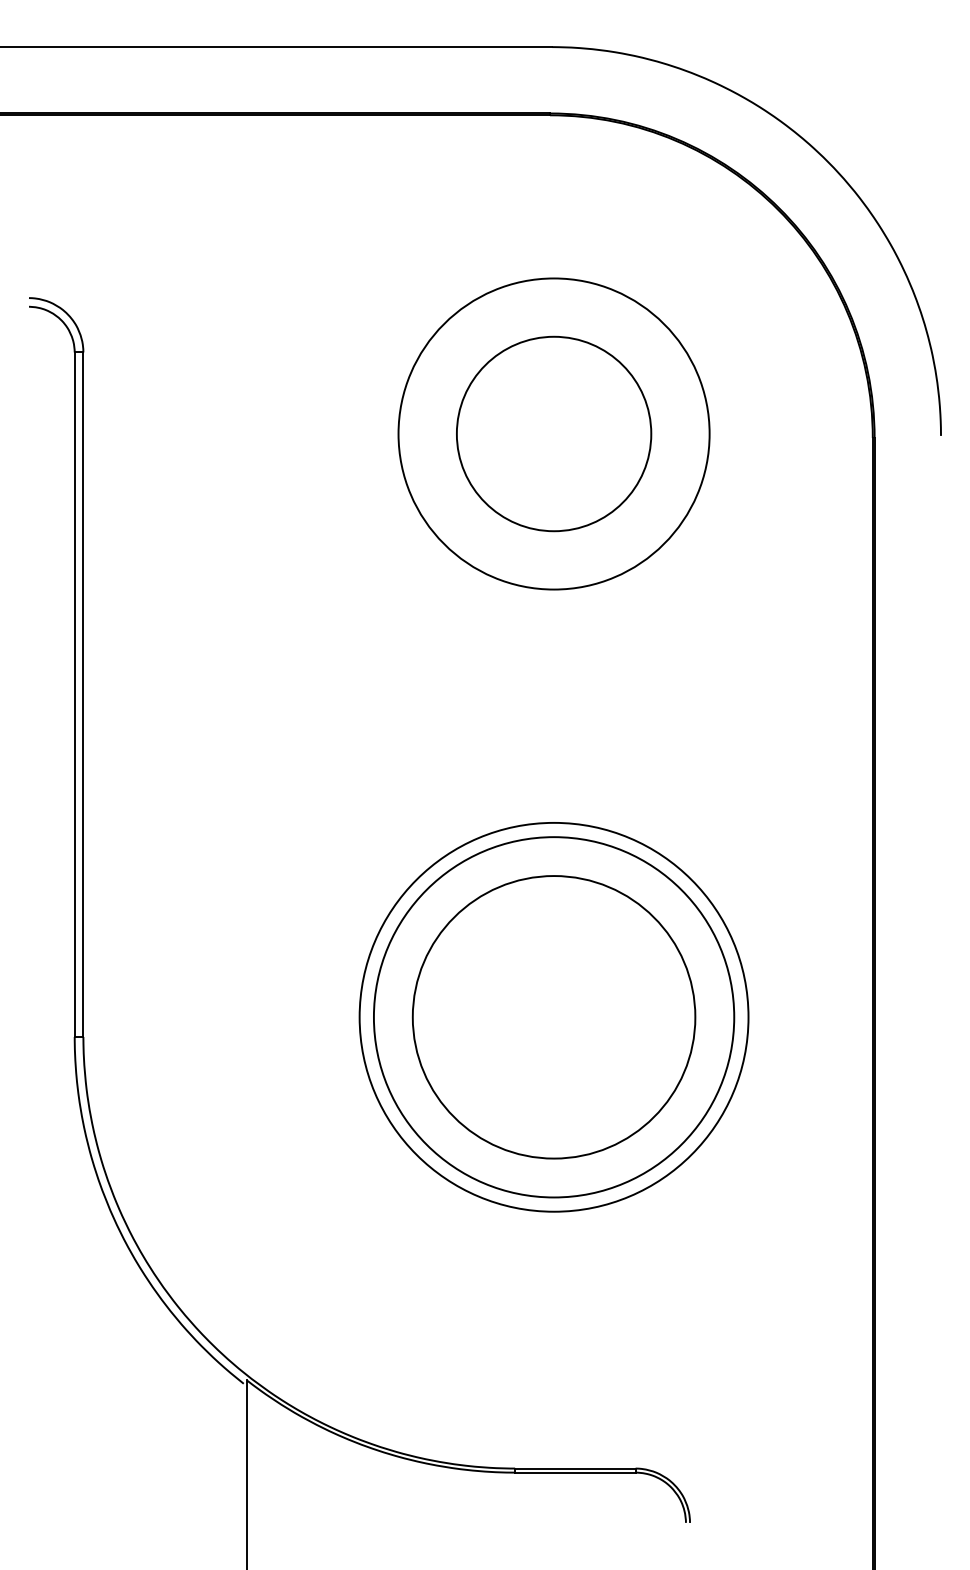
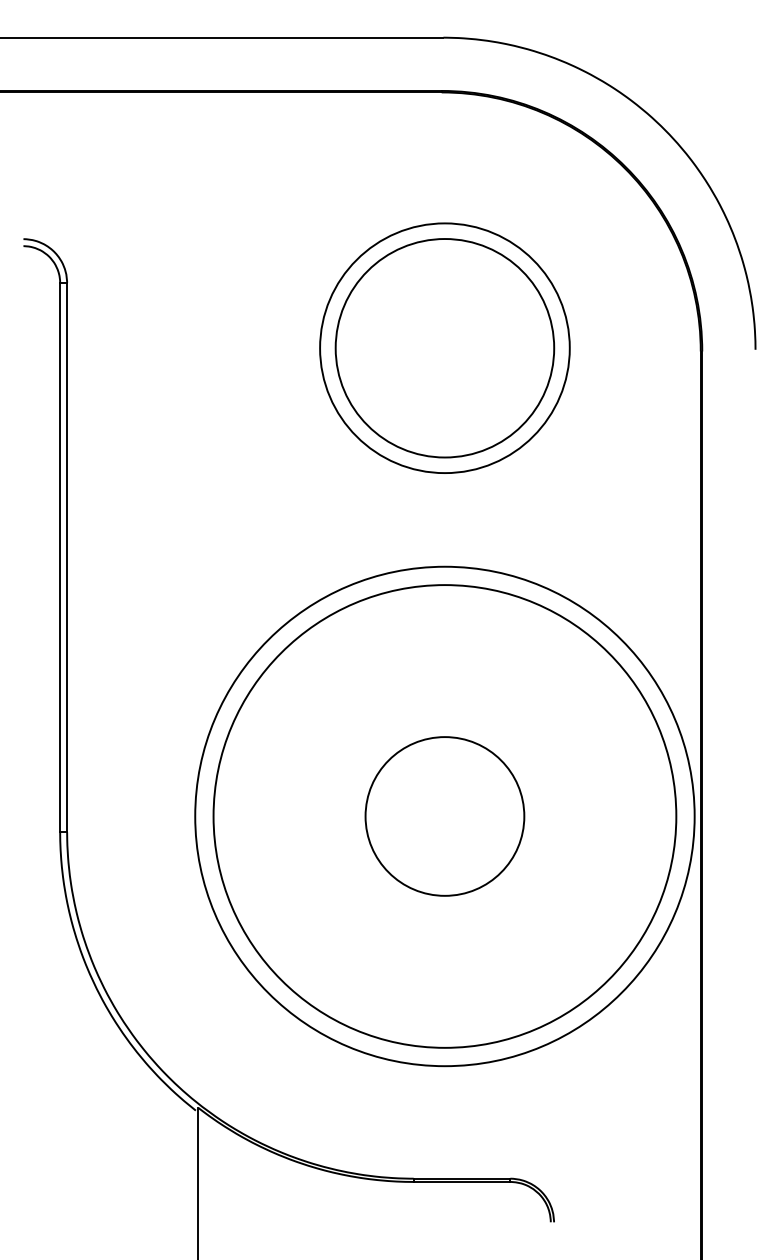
circle: (553, 433) -> (444, 347), size x1.4
circle: (553, 1016) -> (444, 815), size x1.6
circle: (553, 1017) -> (444, 816), size x0.7
circle: (553, 1017) -> (444, 816), size x1.6

